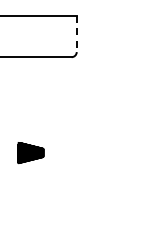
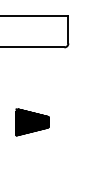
line: (76, 34) -> (68, 29), dashed -> solid
part: (30, 152) -> (32, 121), size x1.67

